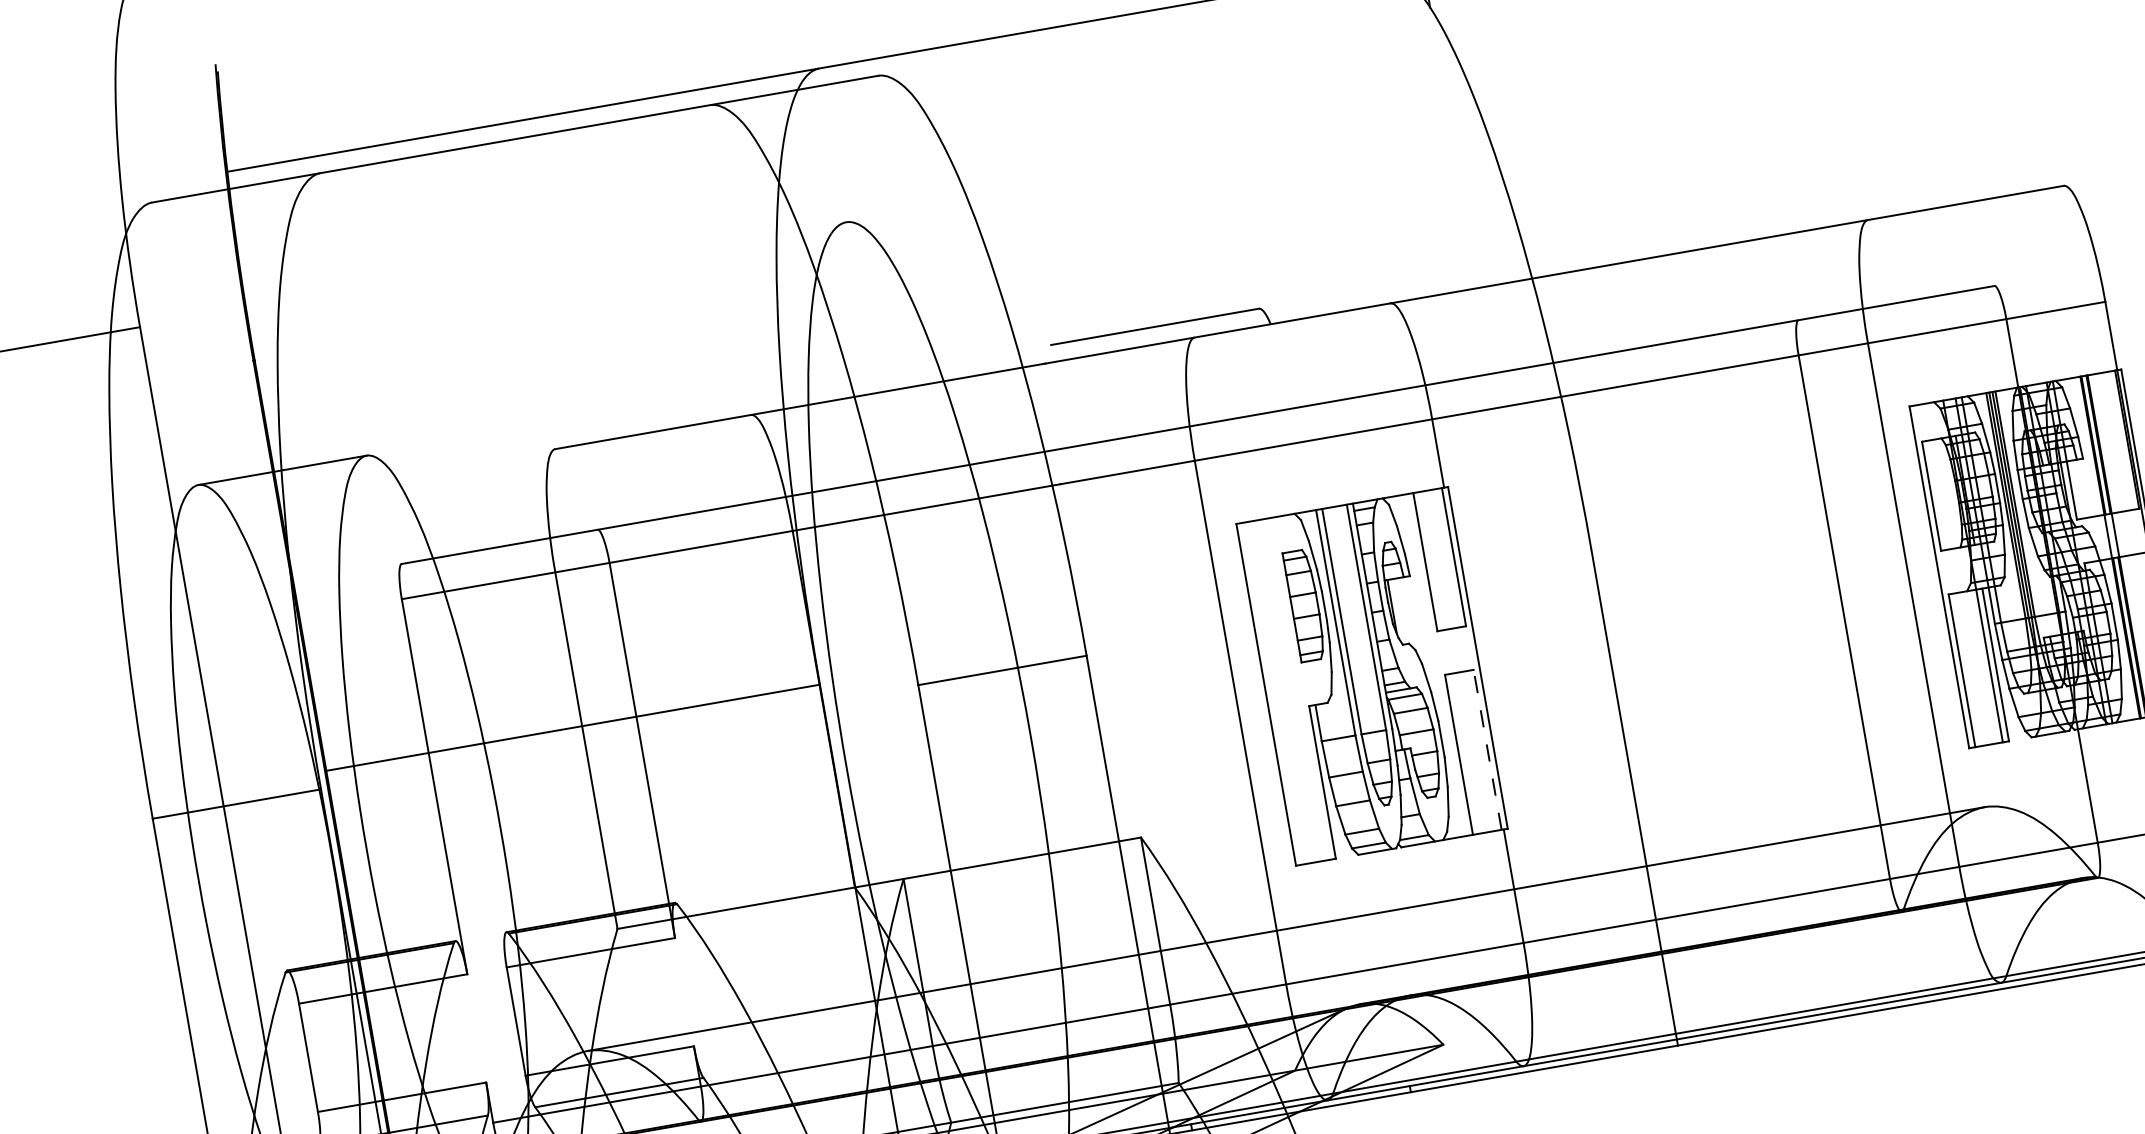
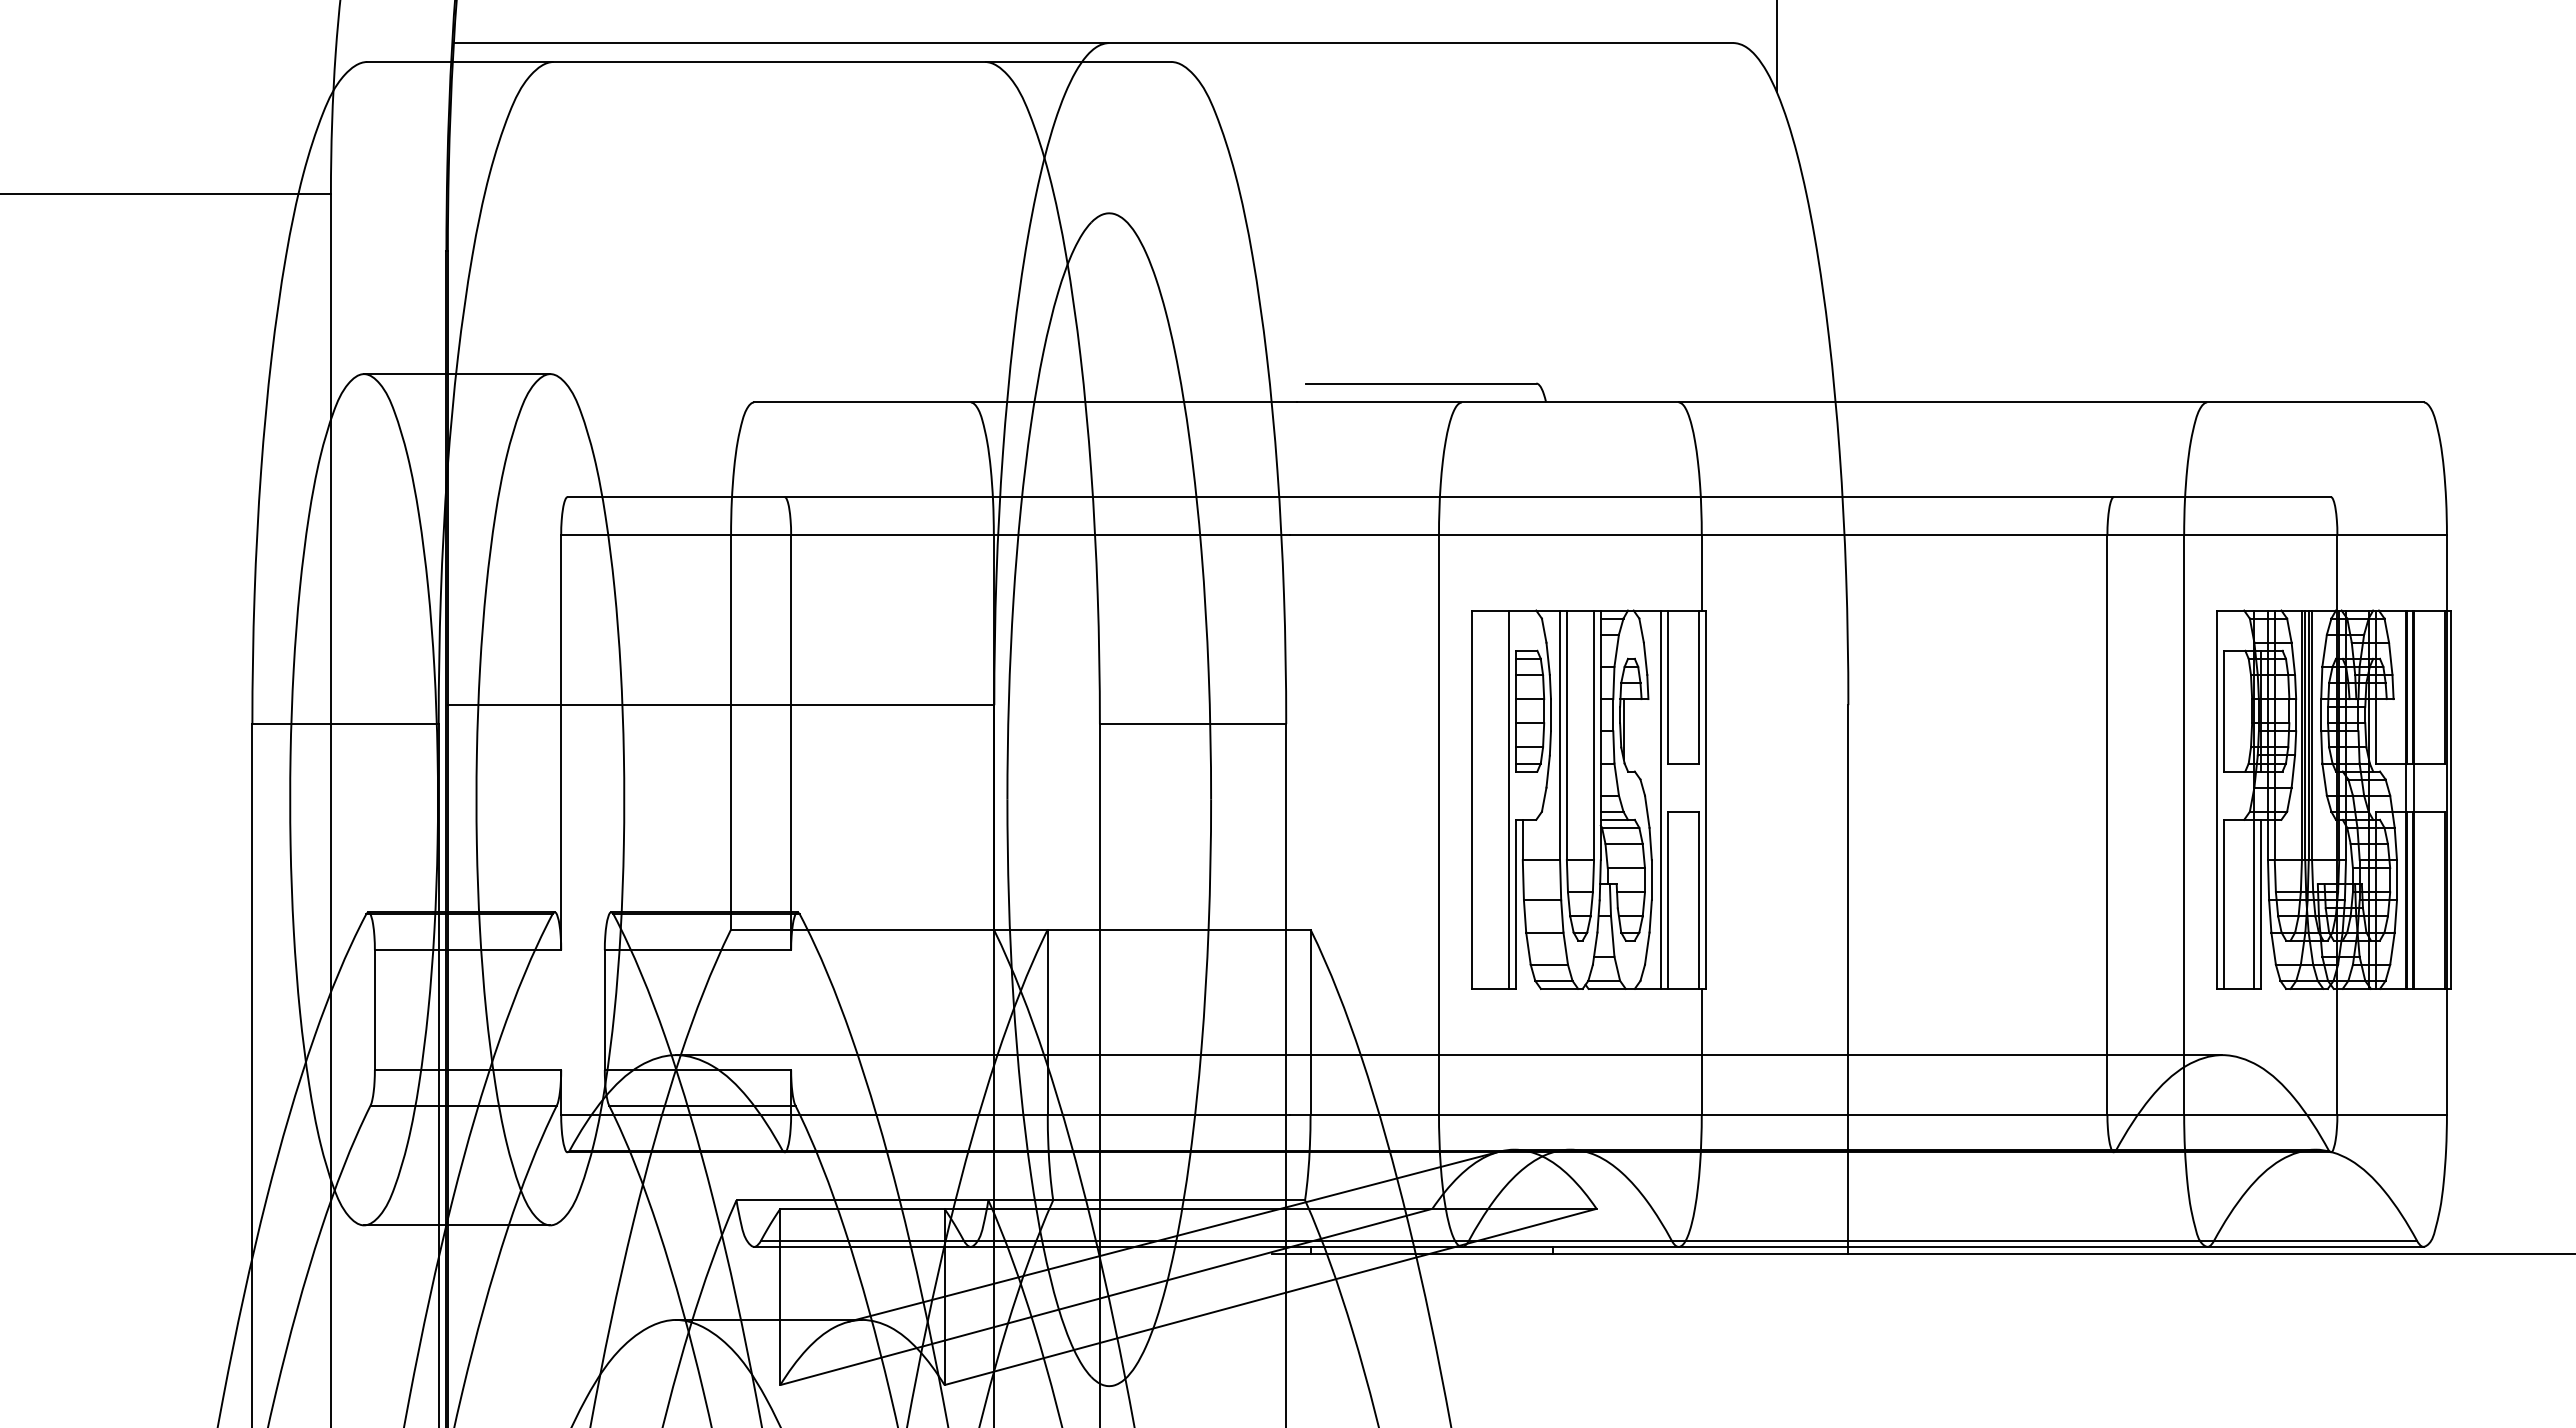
line: (1436, 664) -> (1660, 799), added
line: (1300, 688) -> (1509, 799), added
line: (1487, 749) -> (1699, 900), dashed -> solid

